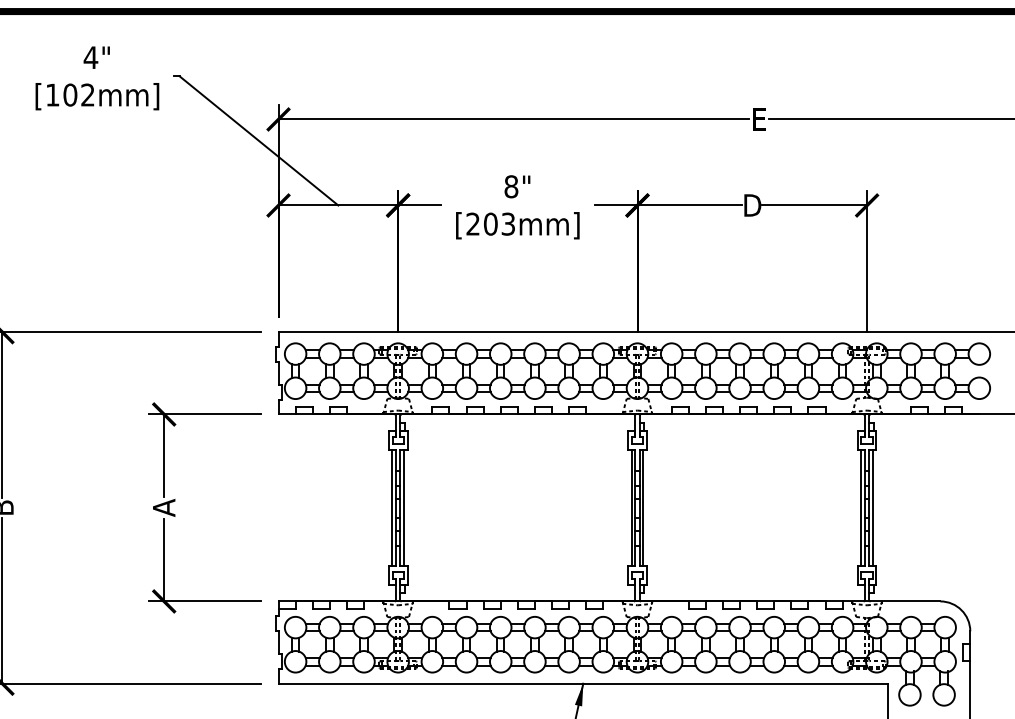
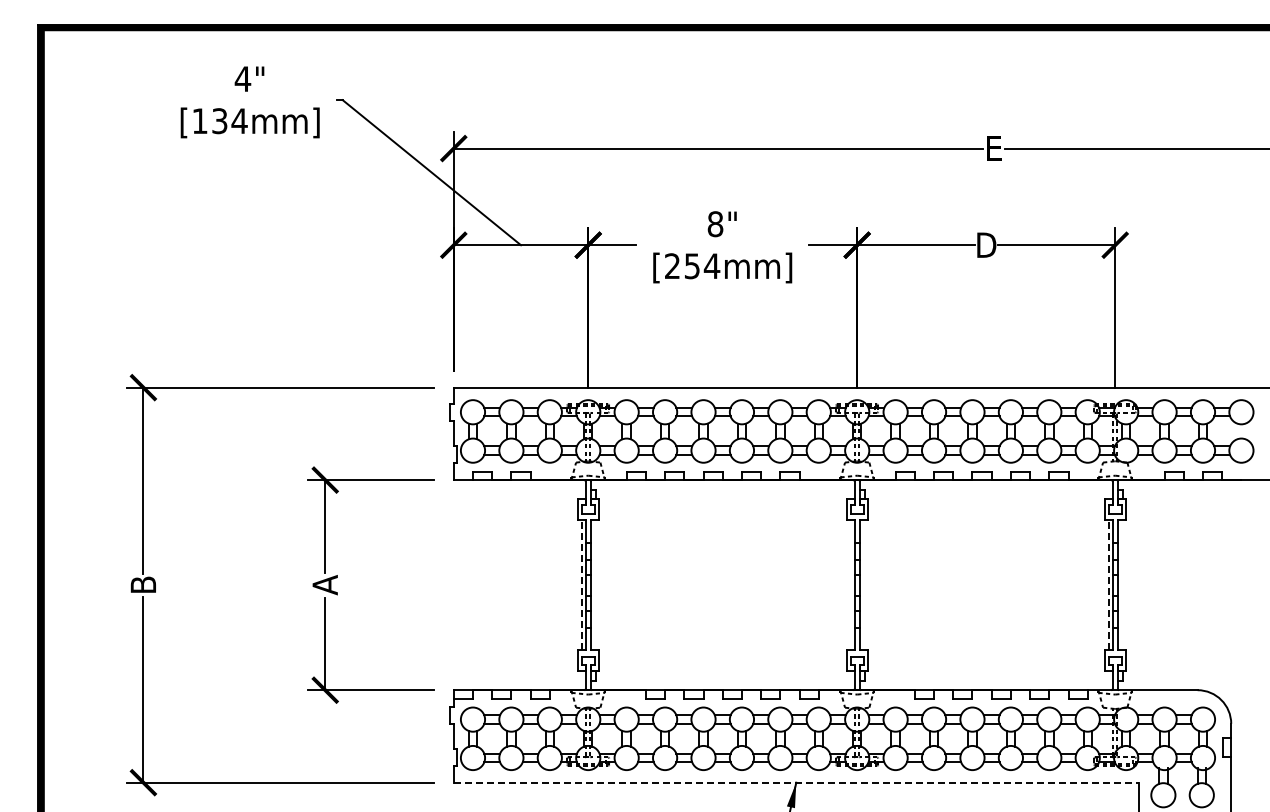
text: (78, 95) -> (229, 121), [102mm] -> [134mm]
text: (499, 224) -> (702, 266), [203mm] -> [254mm]
line: (392, 507) -> (581, 584), solid -> dashed
line: (861, 507) -> (1108, 584), solid -> dashed
line: (403, 508) -> (594, 585), removed
line: (631, 508) -> (850, 585), removed
line: (643, 508) -> (863, 585), removed
line: (872, 508) -> (1121, 585), removed
line: (583, 683) -> (796, 782), solid -> dashed

